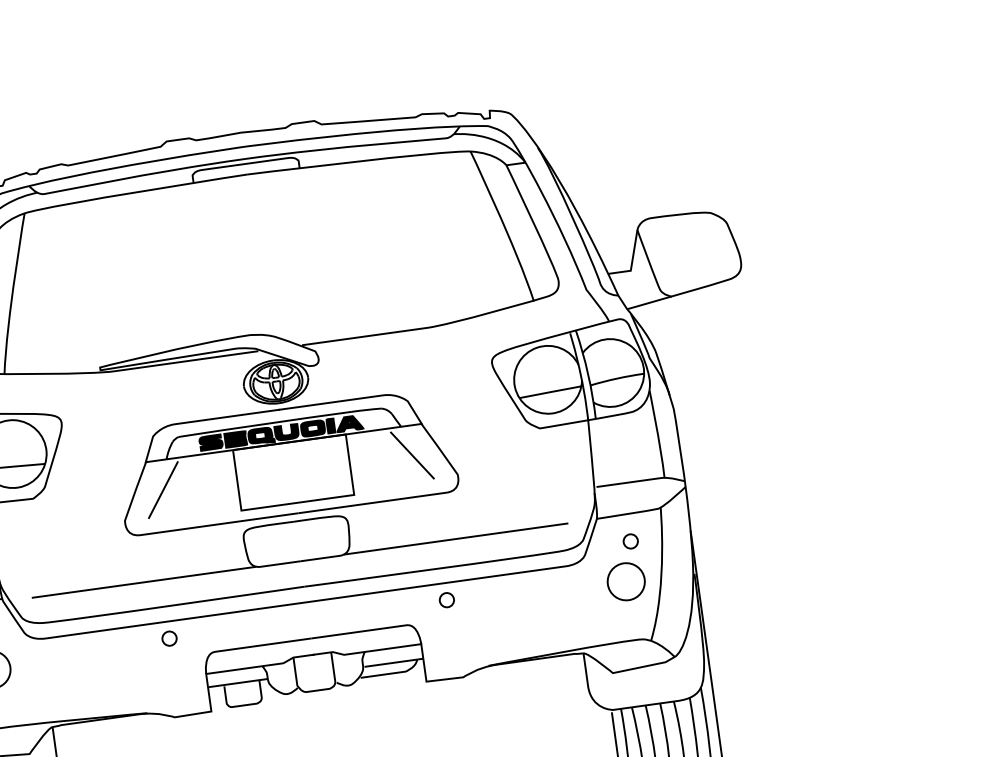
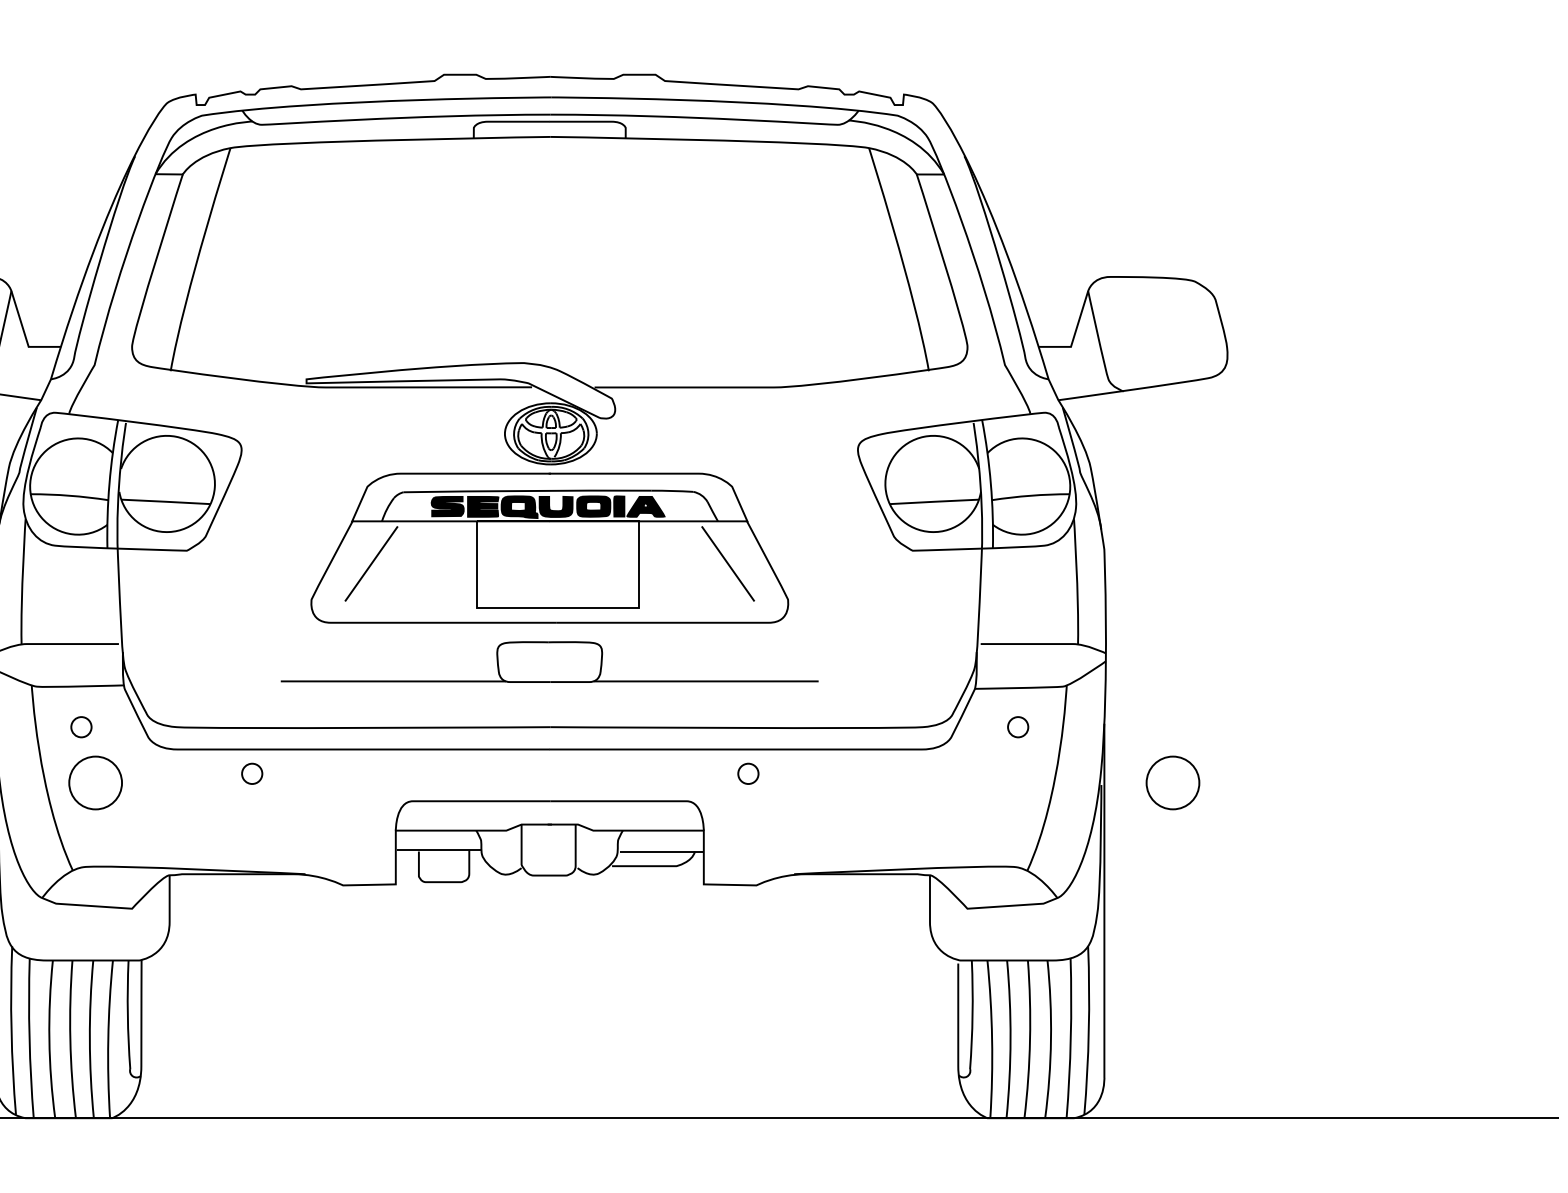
part: (297, 540) -> (549, 661), size x0.7
part: (625, 581) -> (1172, 782), moved
part: (169, 638) -> (252, 773), moved

